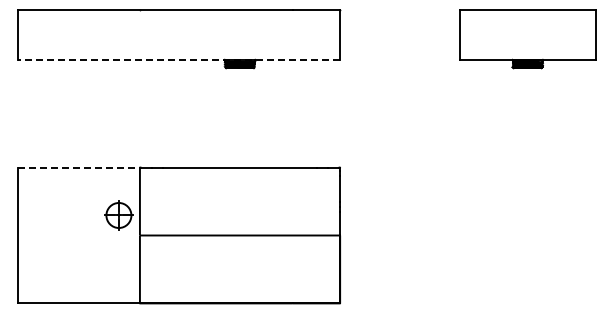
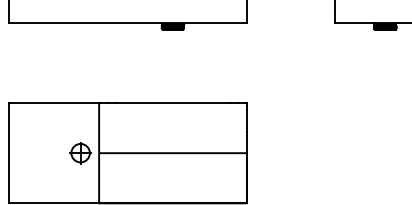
line: (179, 59) -> (128, 23), dashed -> solid
line: (80, 167) -> (55, 102), dashed -> solid
part: (118, 215) -> (80, 153), moved

